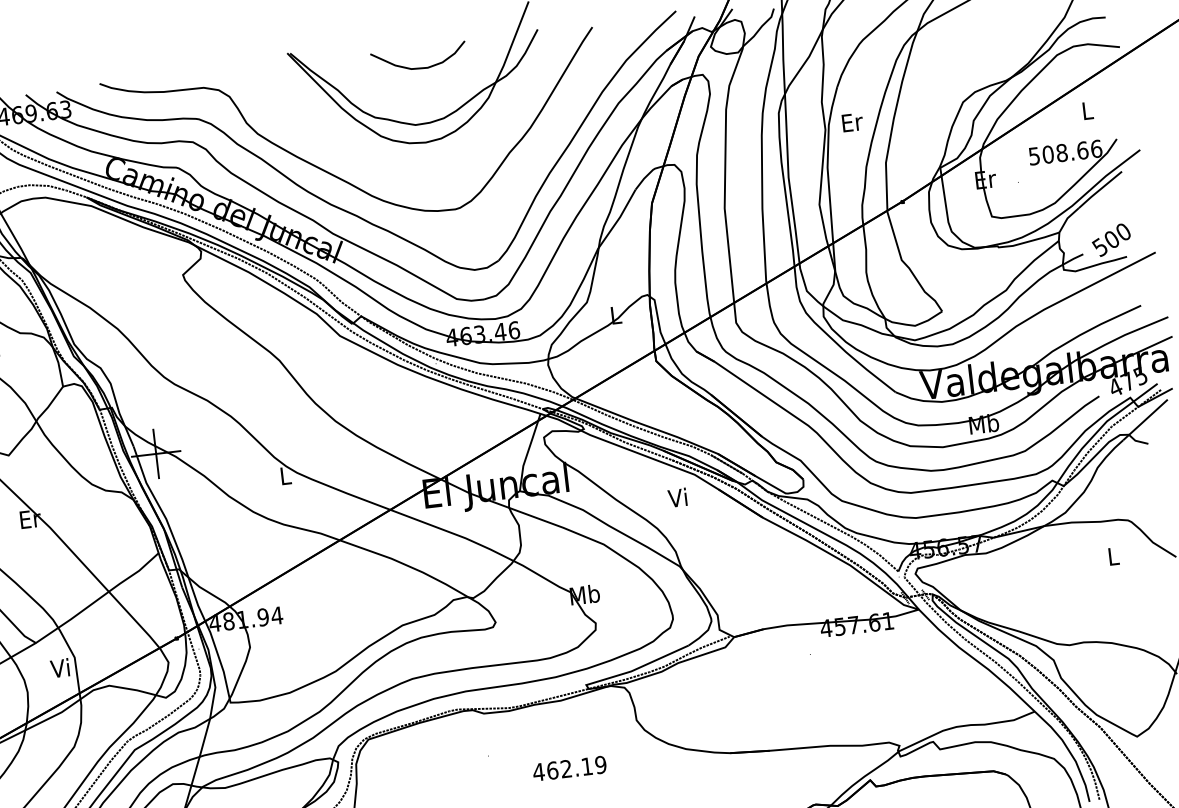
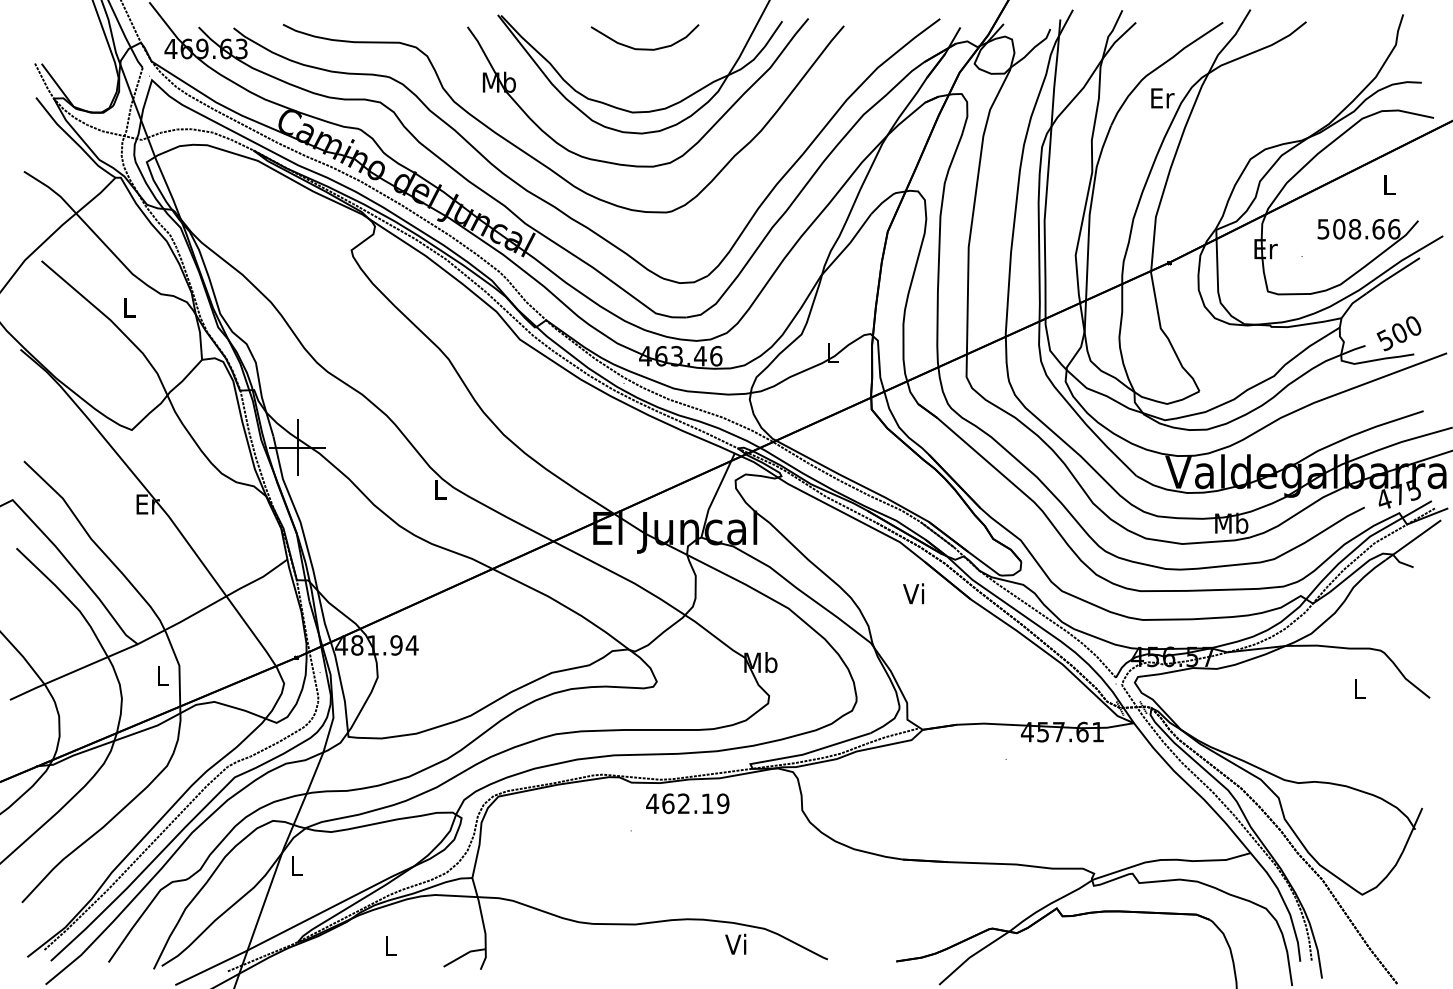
text: (852, 122) -> (1162, 98), moved
part: (419, 170) -> (630, 164), added
text: (677, 497) -> (913, 593), moved
text: (59, 668) -> (160, 675), Vi -> L
text: (569, 768) -> (687, 803), moved

